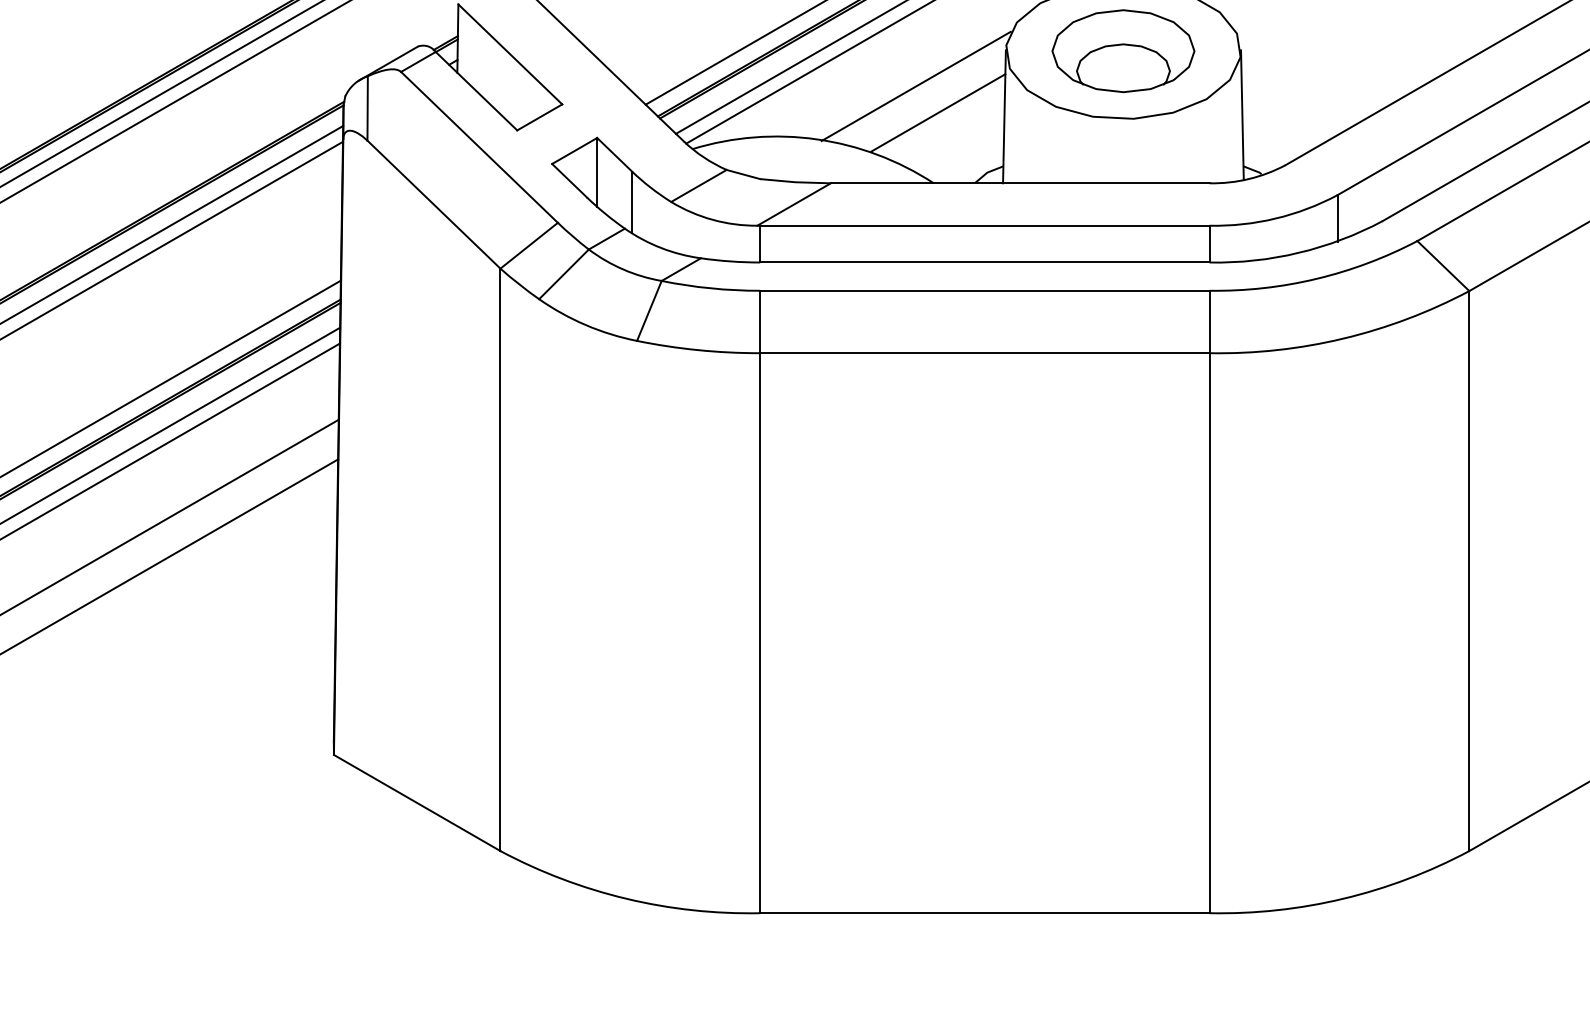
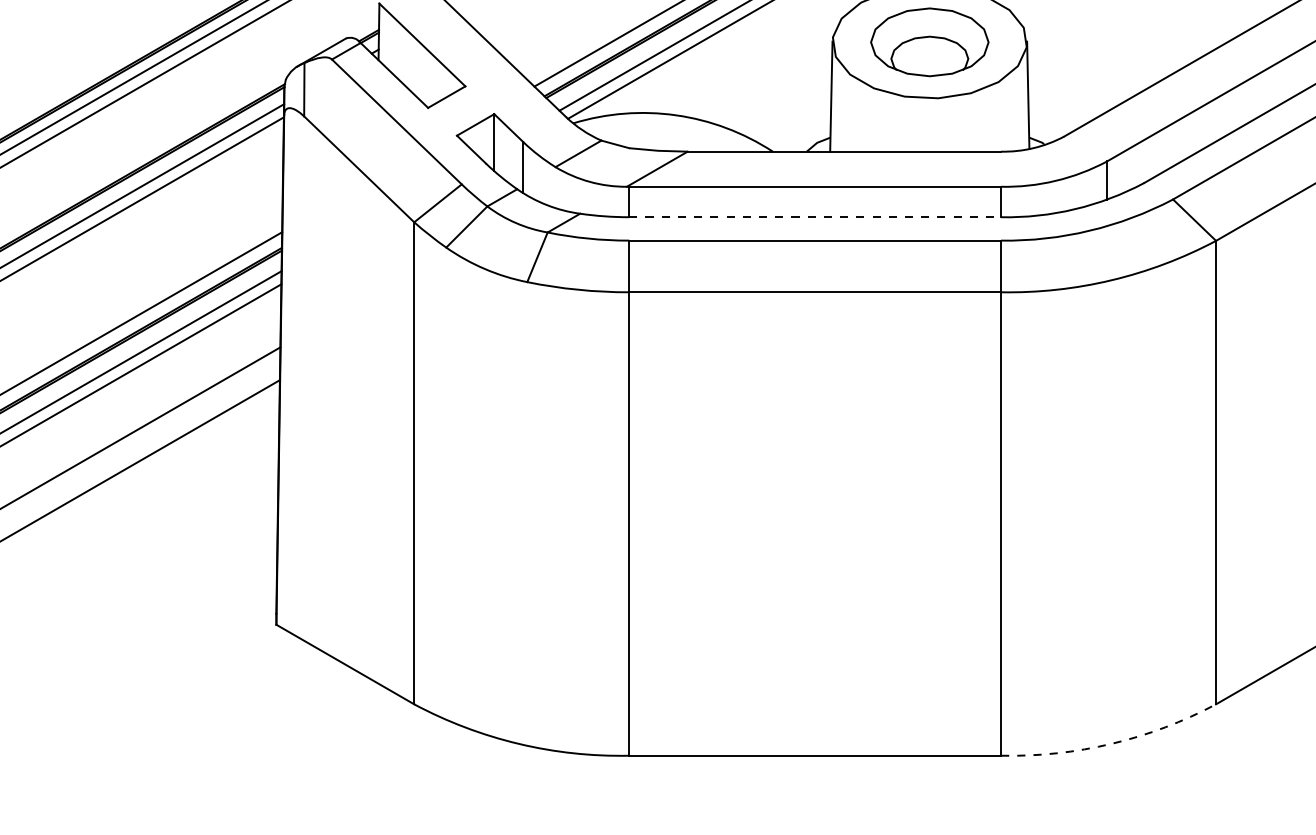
line: (915, 86) -> (757, 71), removed
line: (937, 112) -> (775, 93), removed
line: (984, 262) -> (814, 217), solid -> dashed
arc: (1343, 898) -> (1111, 743), solid -> dashed

